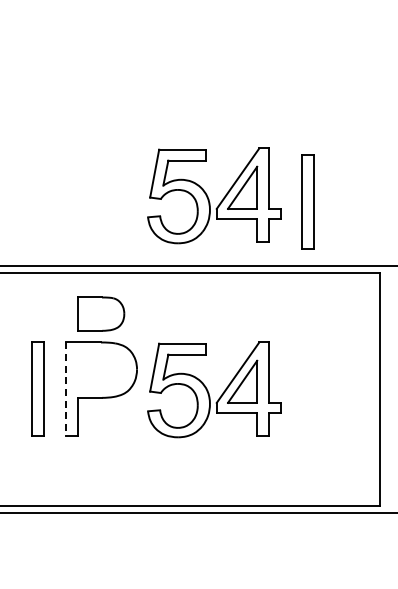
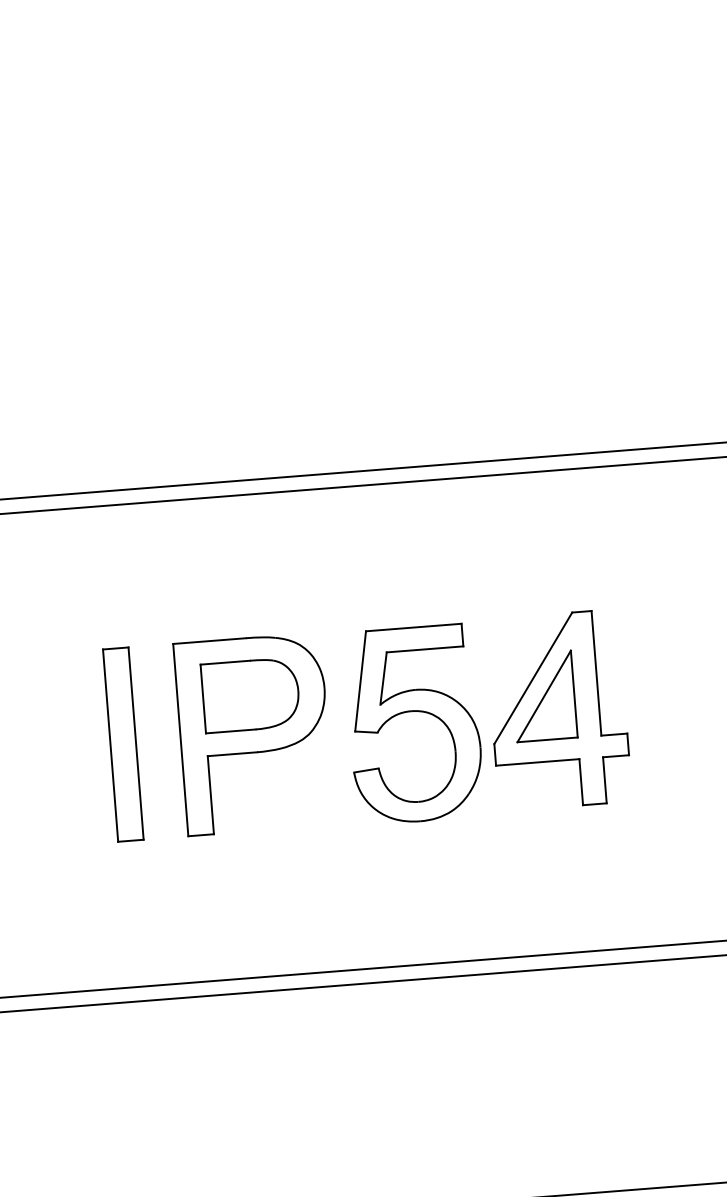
part: (208, 196) -> (443, 319), removed
part: (307, 201) -> (648, 314), removed
part: (101, 313) -> (251, 693), moved
line: (65, 389) -> (180, 740), dashed -> solid

